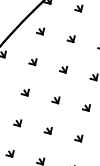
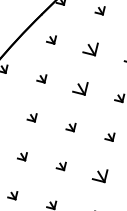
part: (70, 39) -> (89, 50), size x1.6
part: (63, 69) -> (80, 88), size x1.6
part: (78, 138) -> (99, 176), size x1.6

